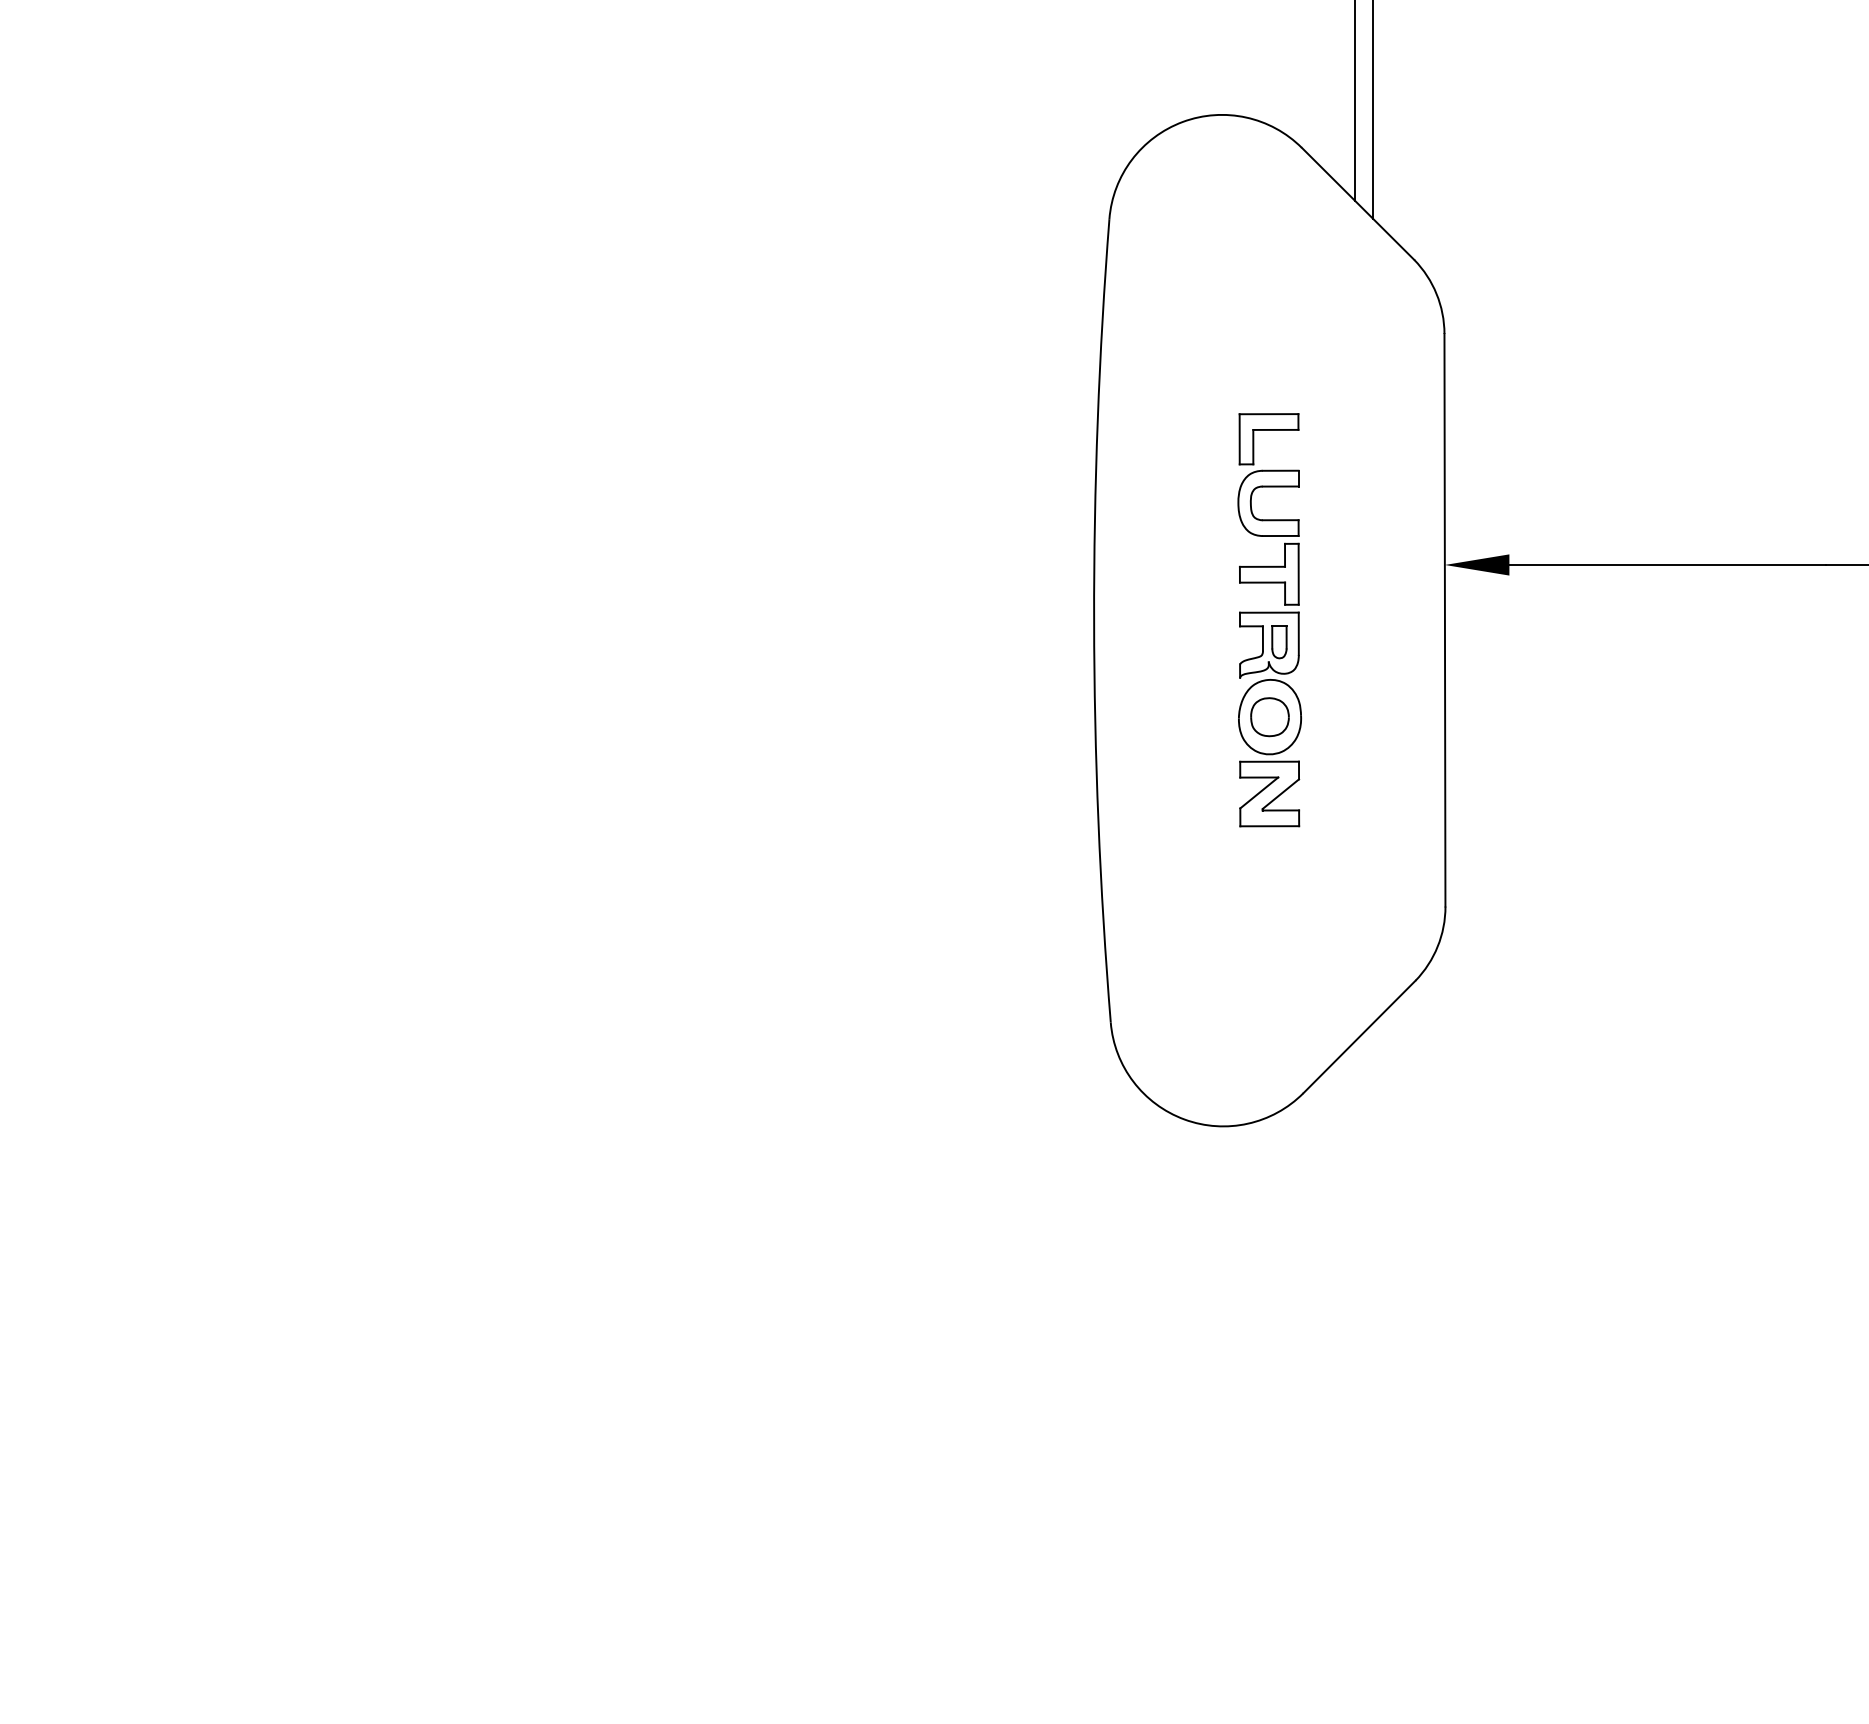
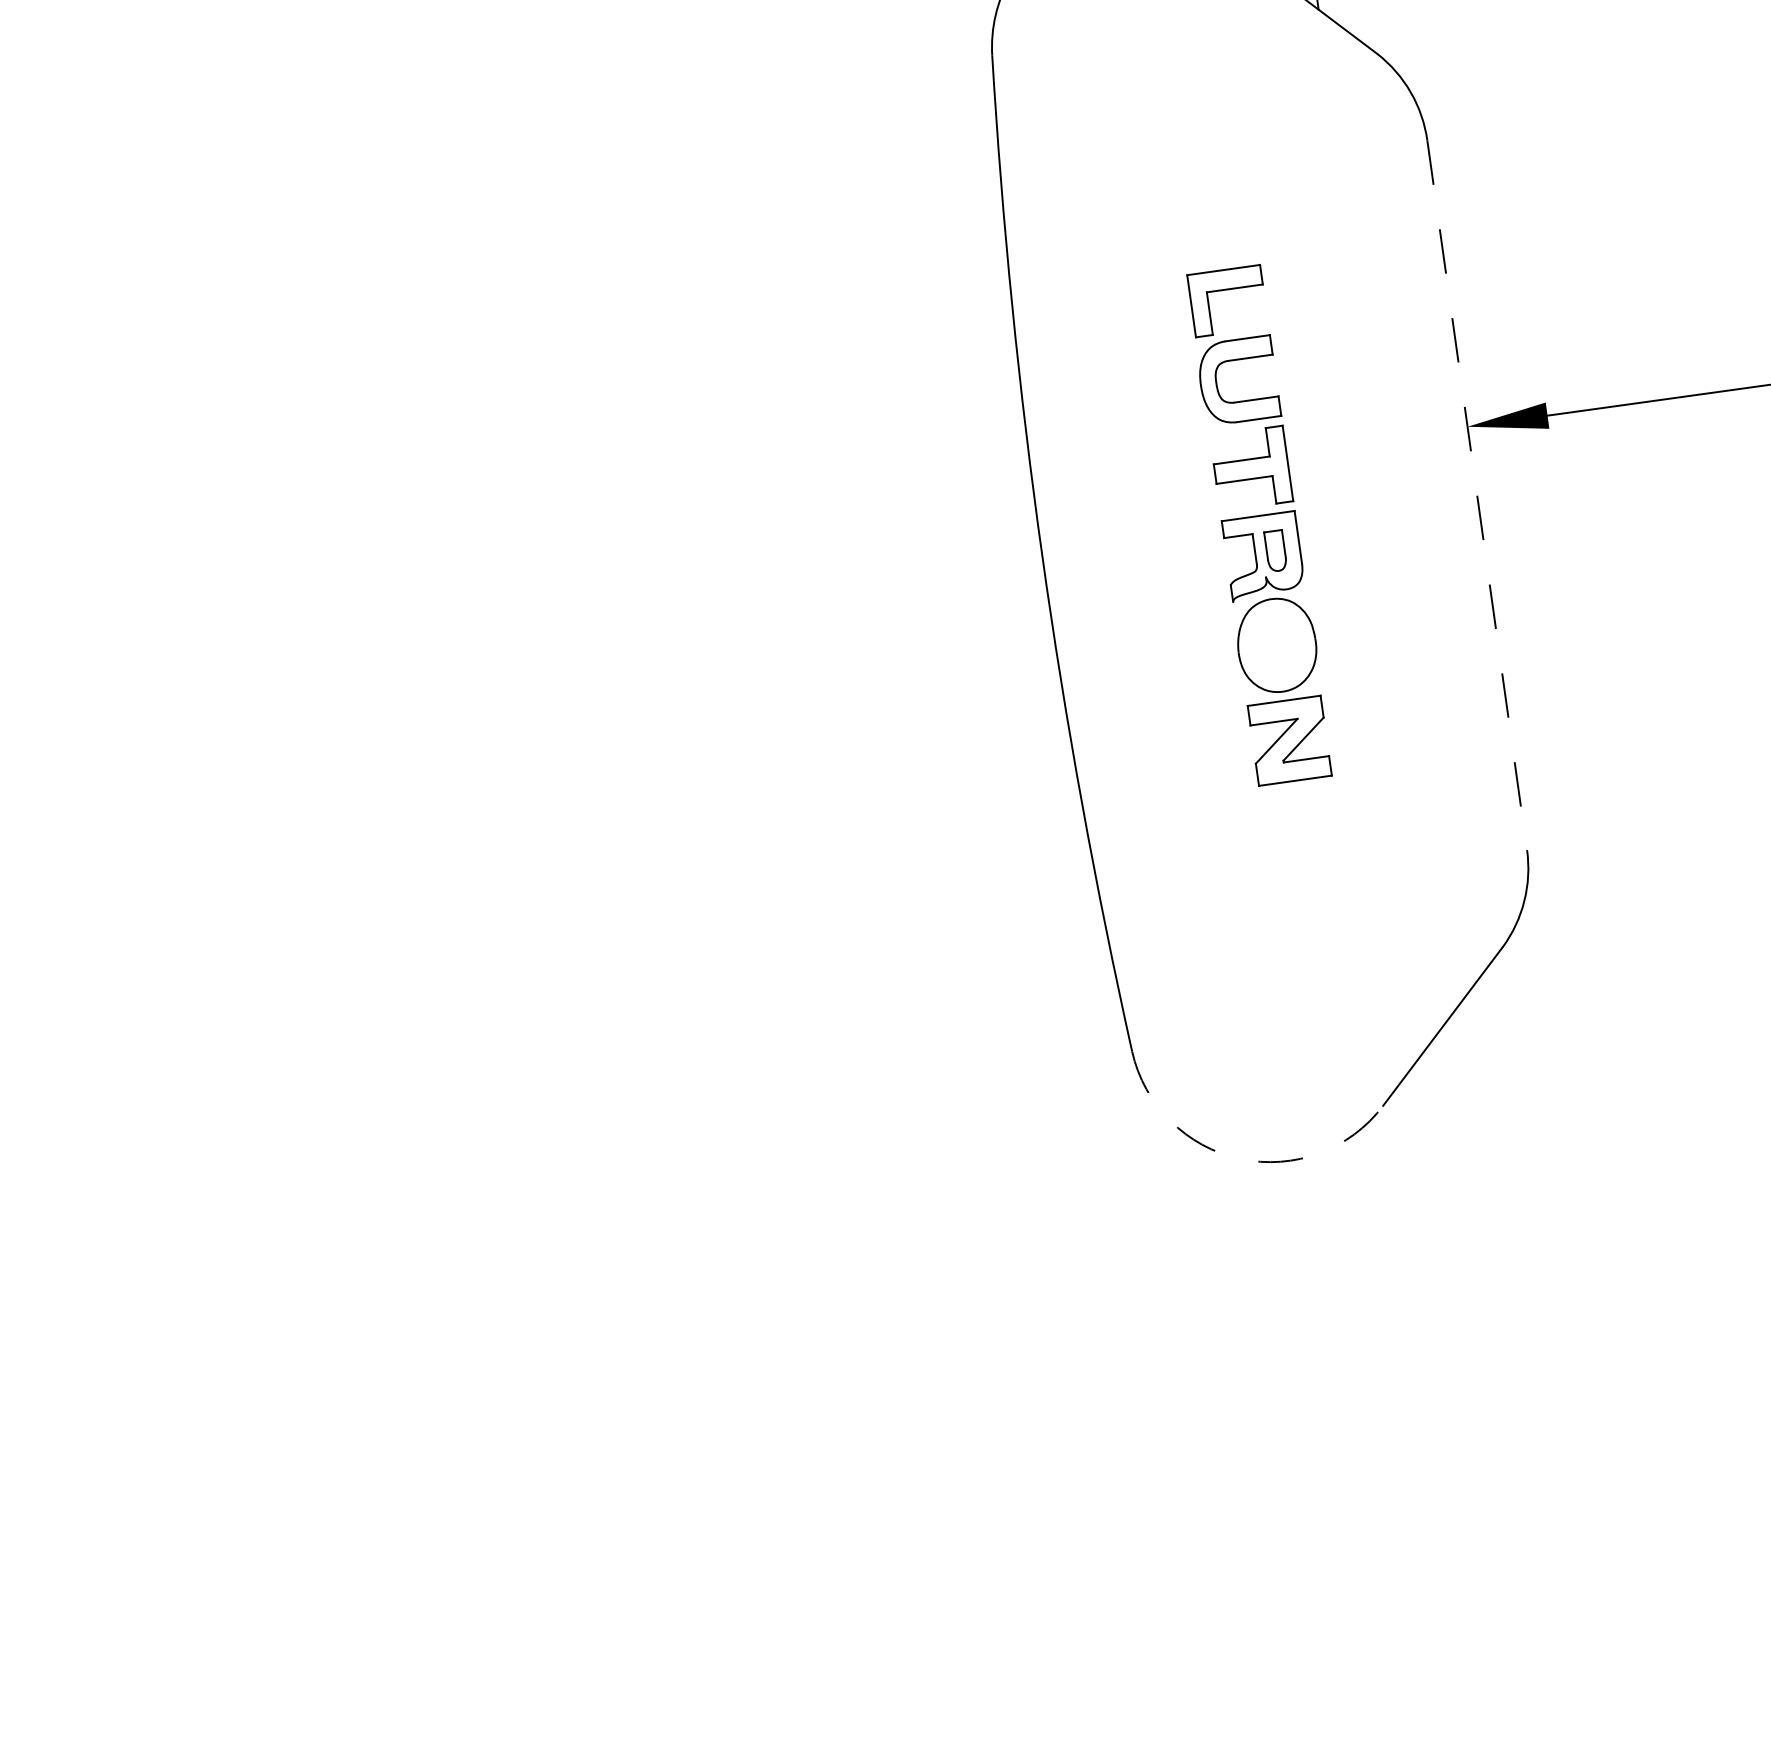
line: (1444, 620) -> (1476, 495), solid -> dashed
part: (1269, 717) -> (1276, 645), removed
arc: (1184, 1119) -> (1240, 1158), solid -> dashed

